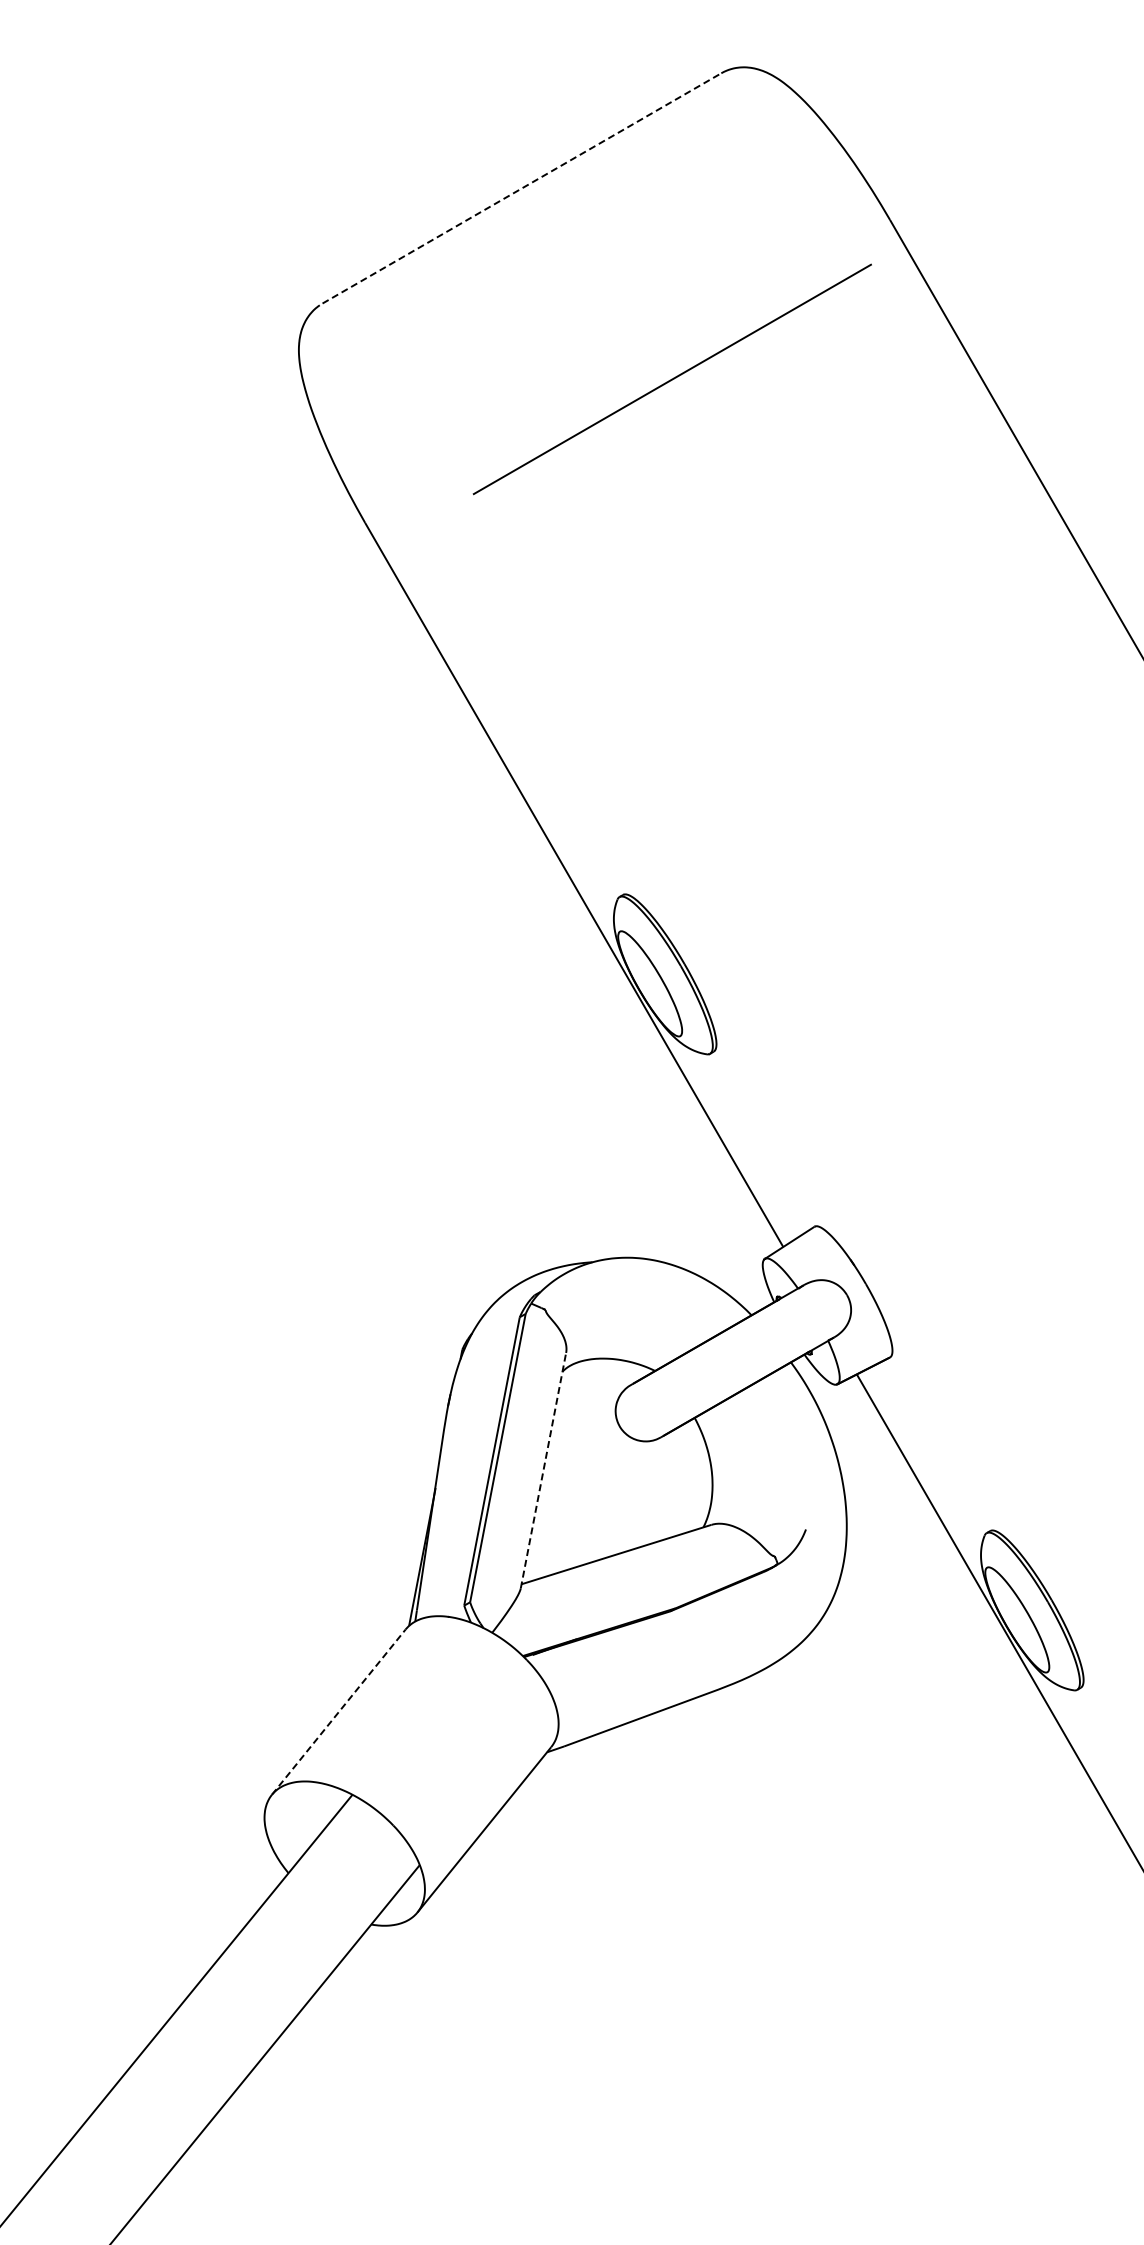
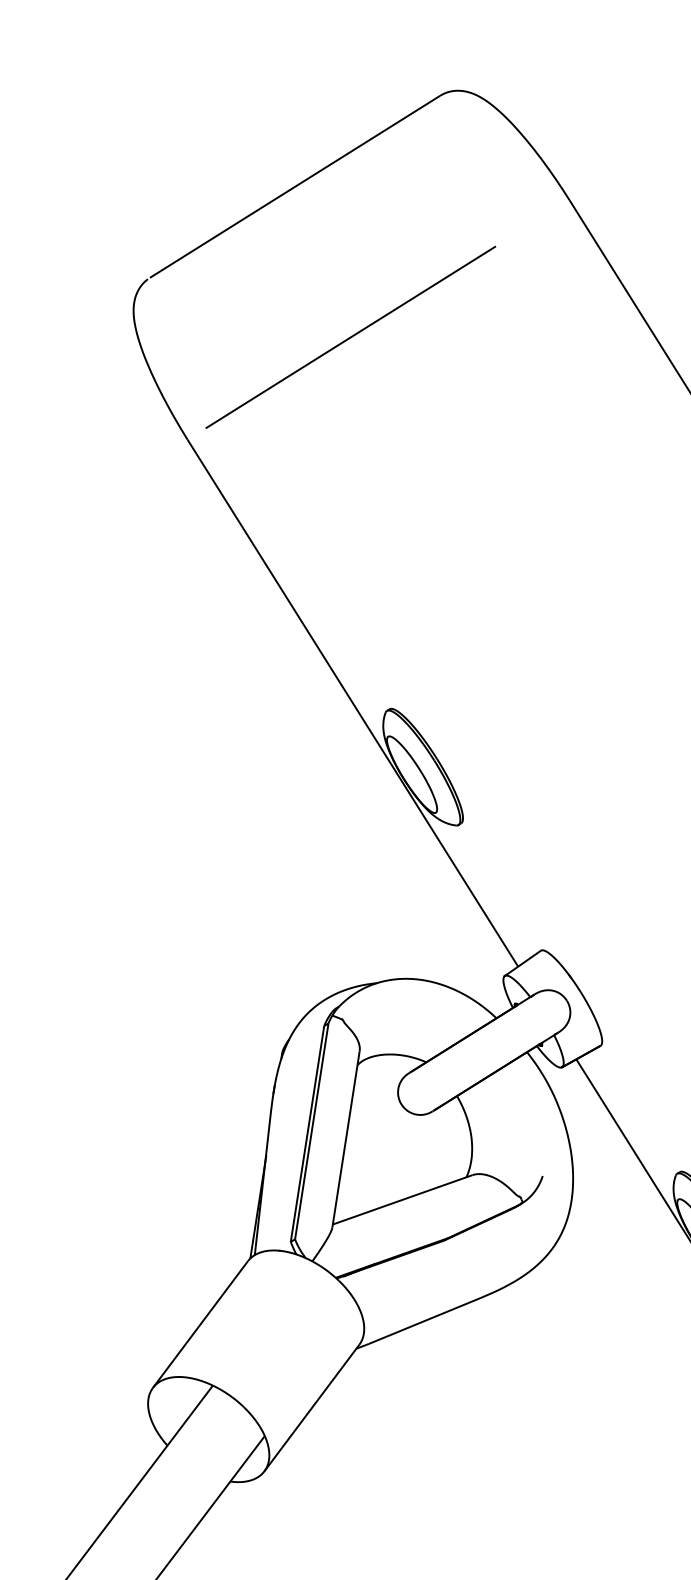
line: (522, 188) -> (295, 186), dashed -> solid
line: (671, 379) -> (350, 337), moved
line: (543, 1470) -> (346, 1139), dashed -> solid
line: (339, 1711) -> (200, 1324), dashed -> solid

